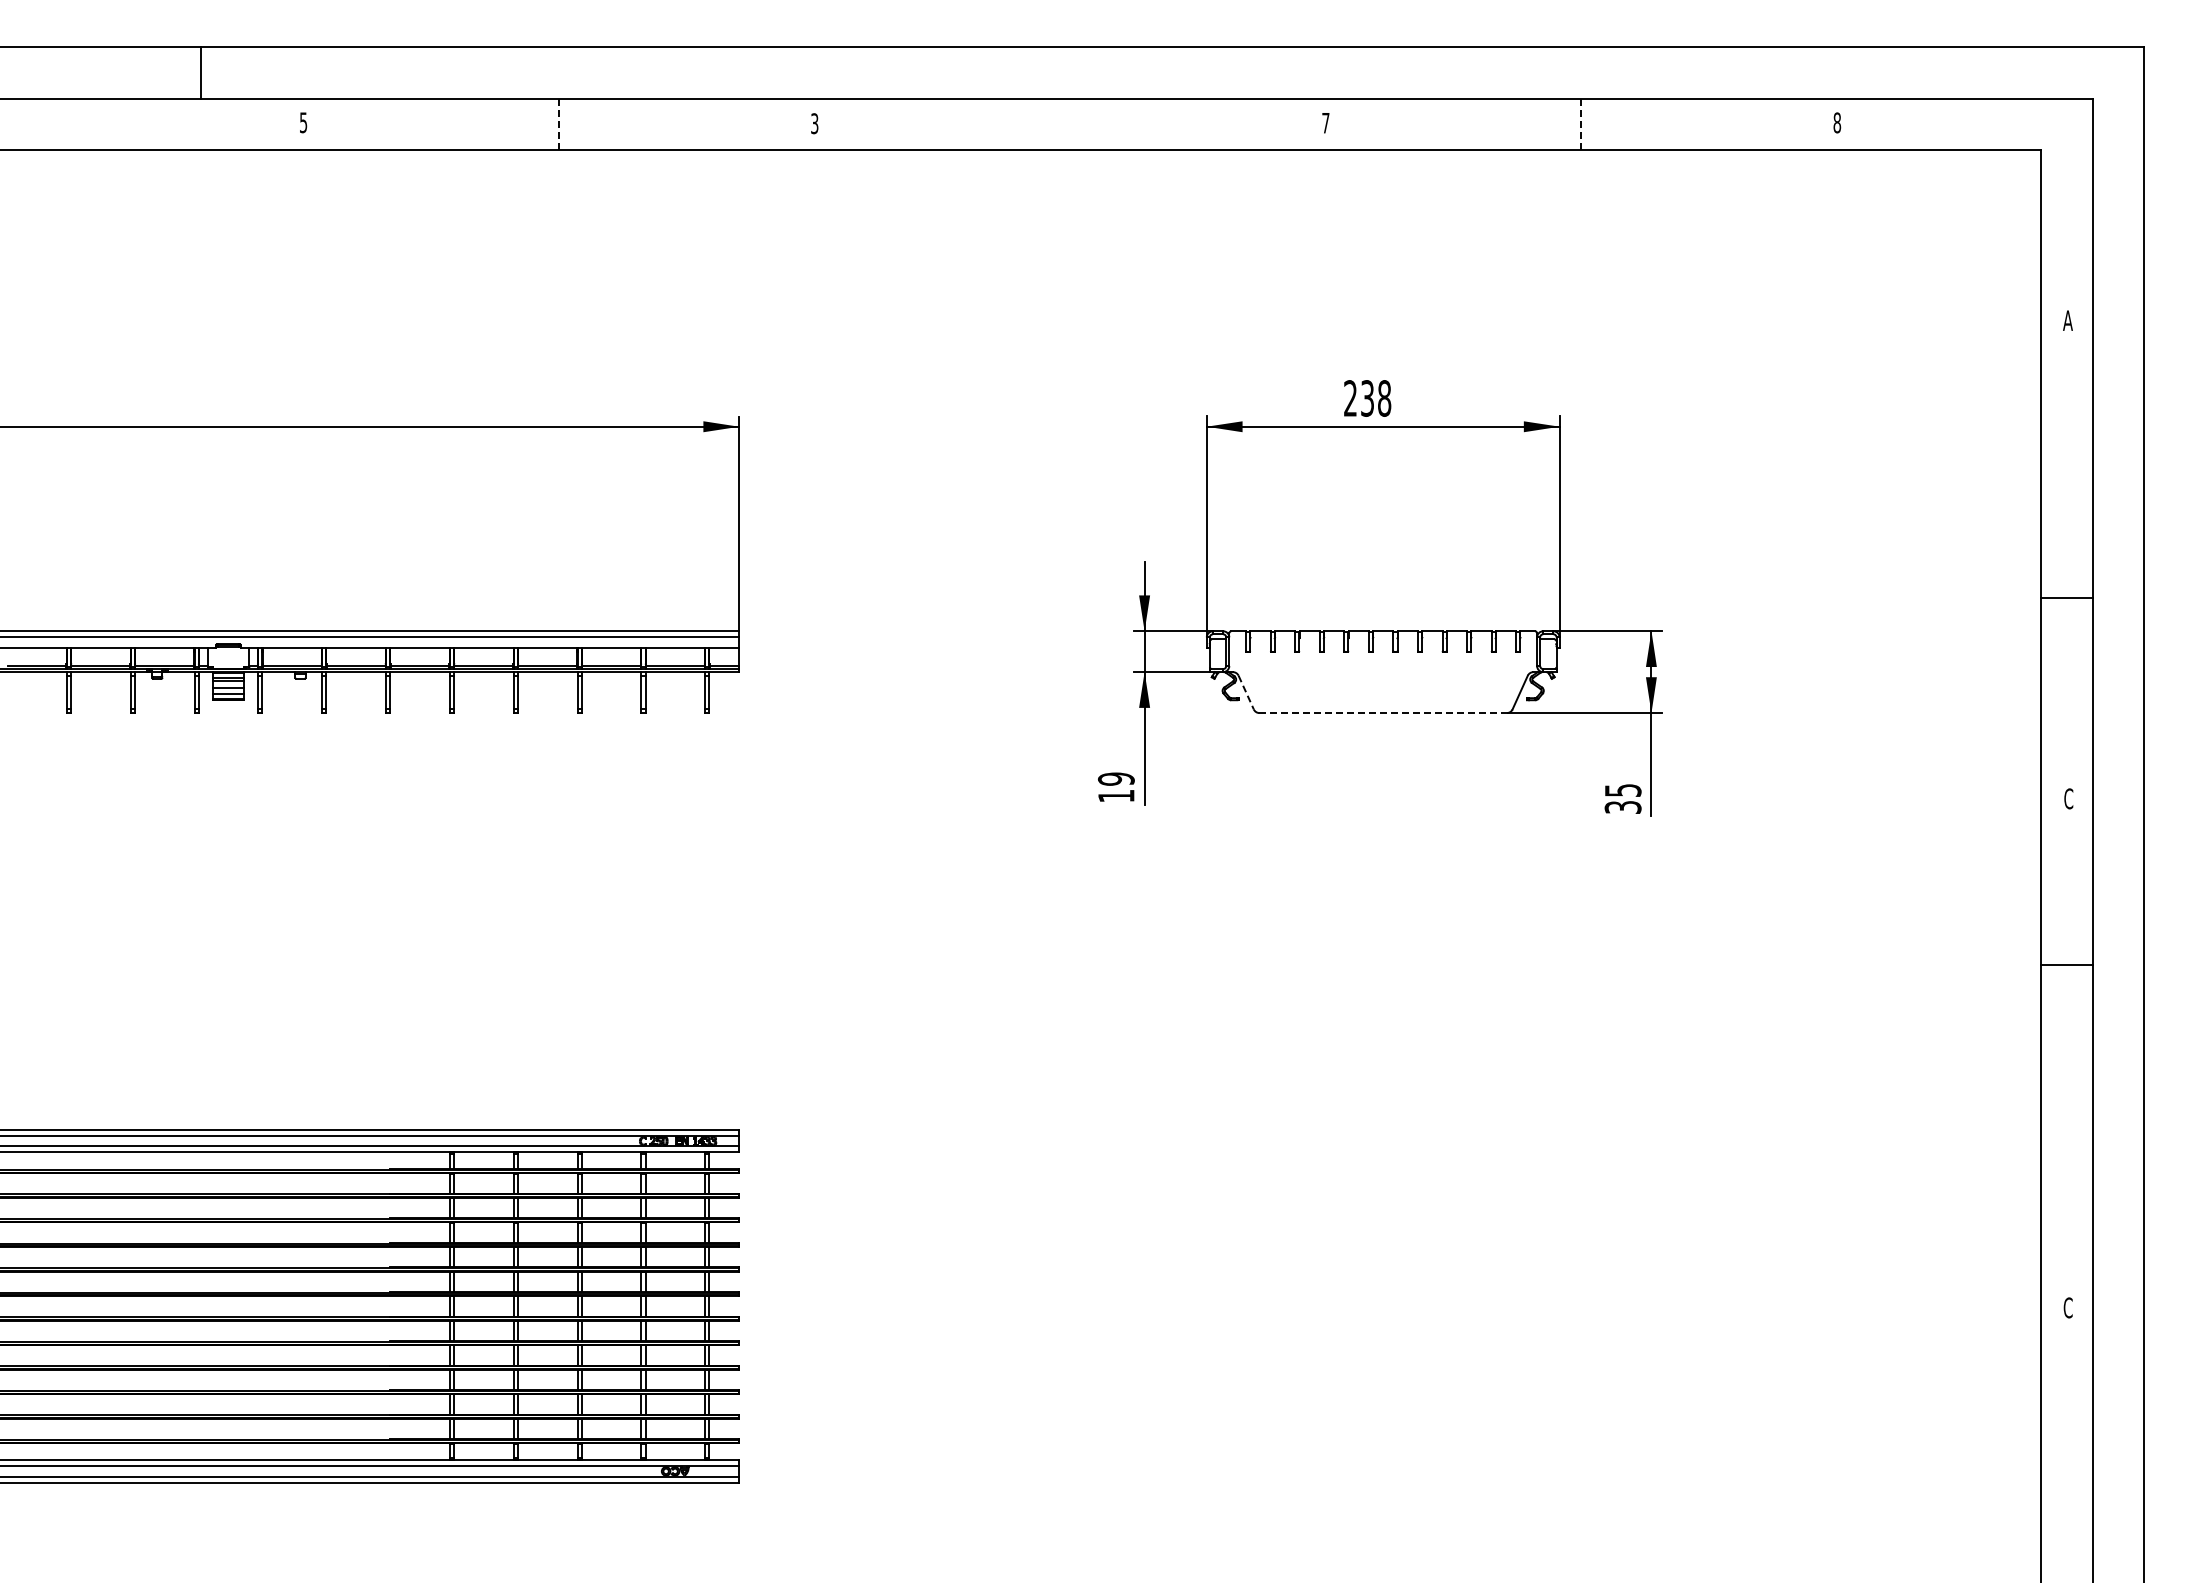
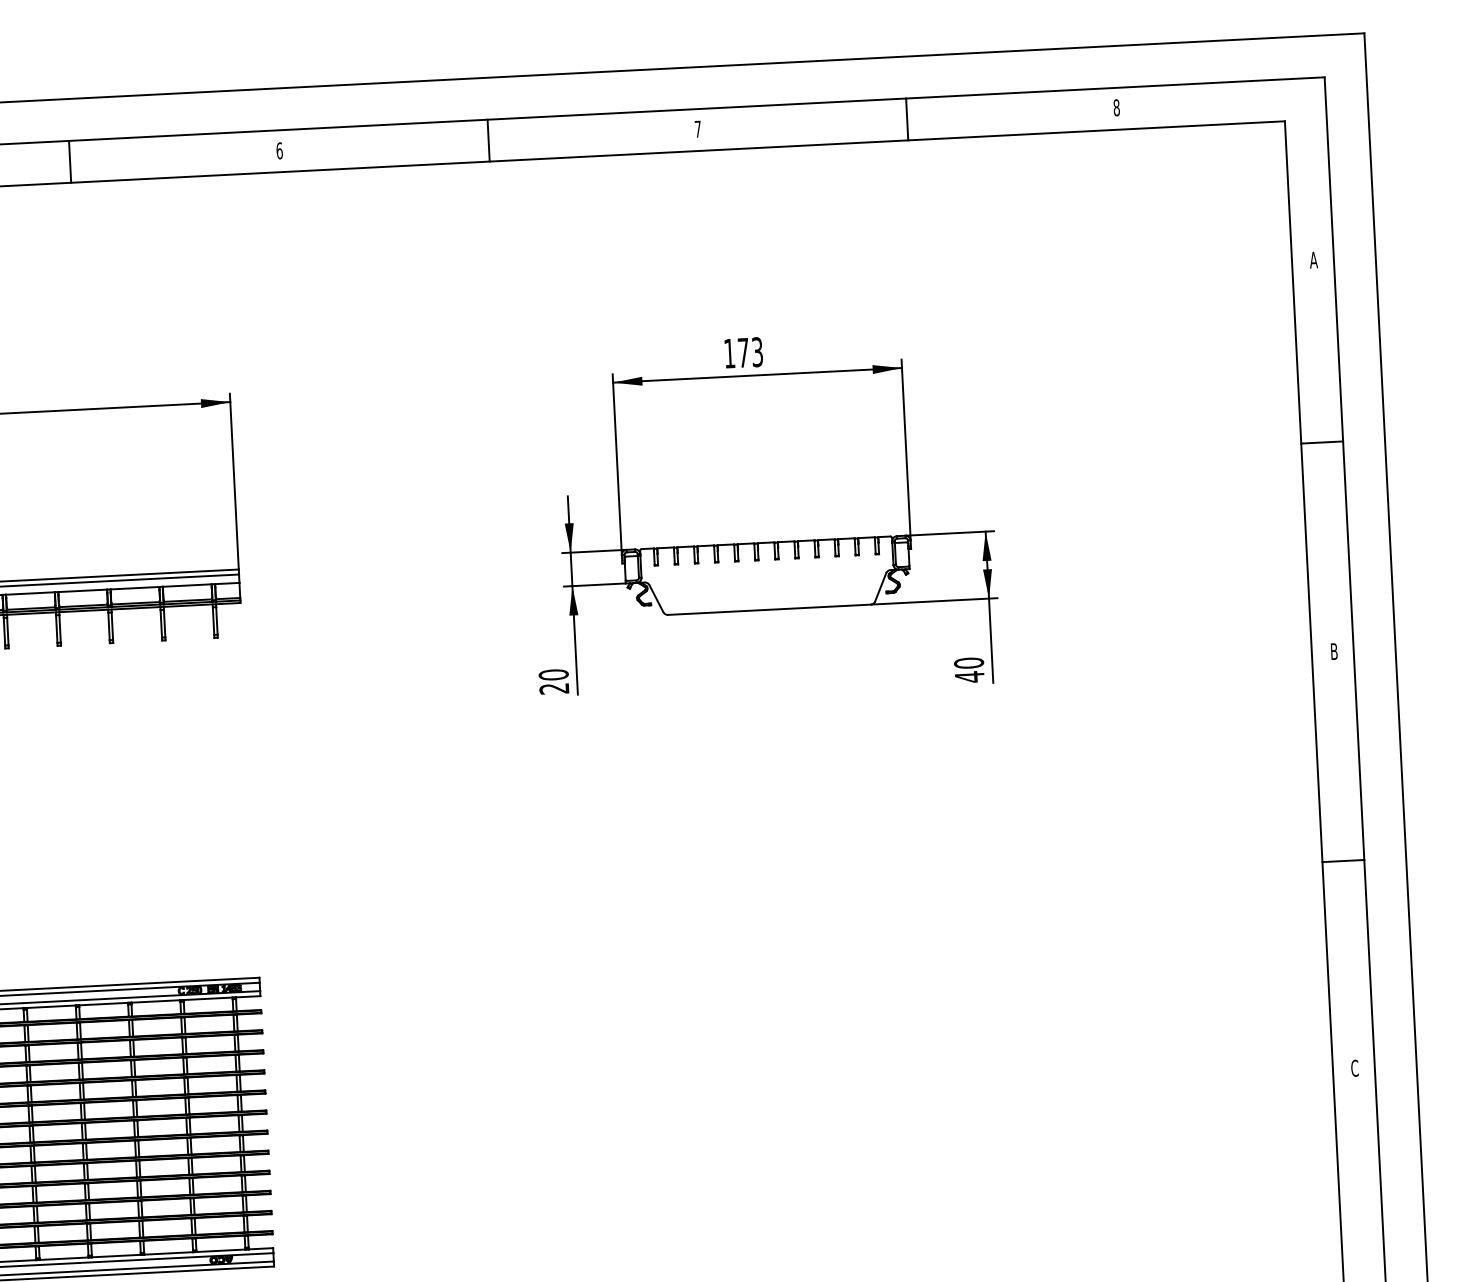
text: (814, 123) -> (279, 150), 3 -> 6
line: (1070, 123) -> (488, 140), added
line: (558, 124) -> (69, 162), dashed -> solid
line: (1581, 124) -> (907, 119), dashed -> solid
text: (1367, 398) -> (743, 352), 238 -> 173
line: (2066, 598) -> (1321, 442), moved
line: (1246, 693) -> (656, 599), dashed -> solid
line: (1383, 713) -> (769, 610), dashed -> solid
text: (1116, 787) -> (554, 681), 19 -> 20
text: (1622, 798) -> (968, 669), 35 -> 40
text: (2068, 798) -> (1333, 651), C -> B
line: (2066, 964) -> (1342, 860), moved

